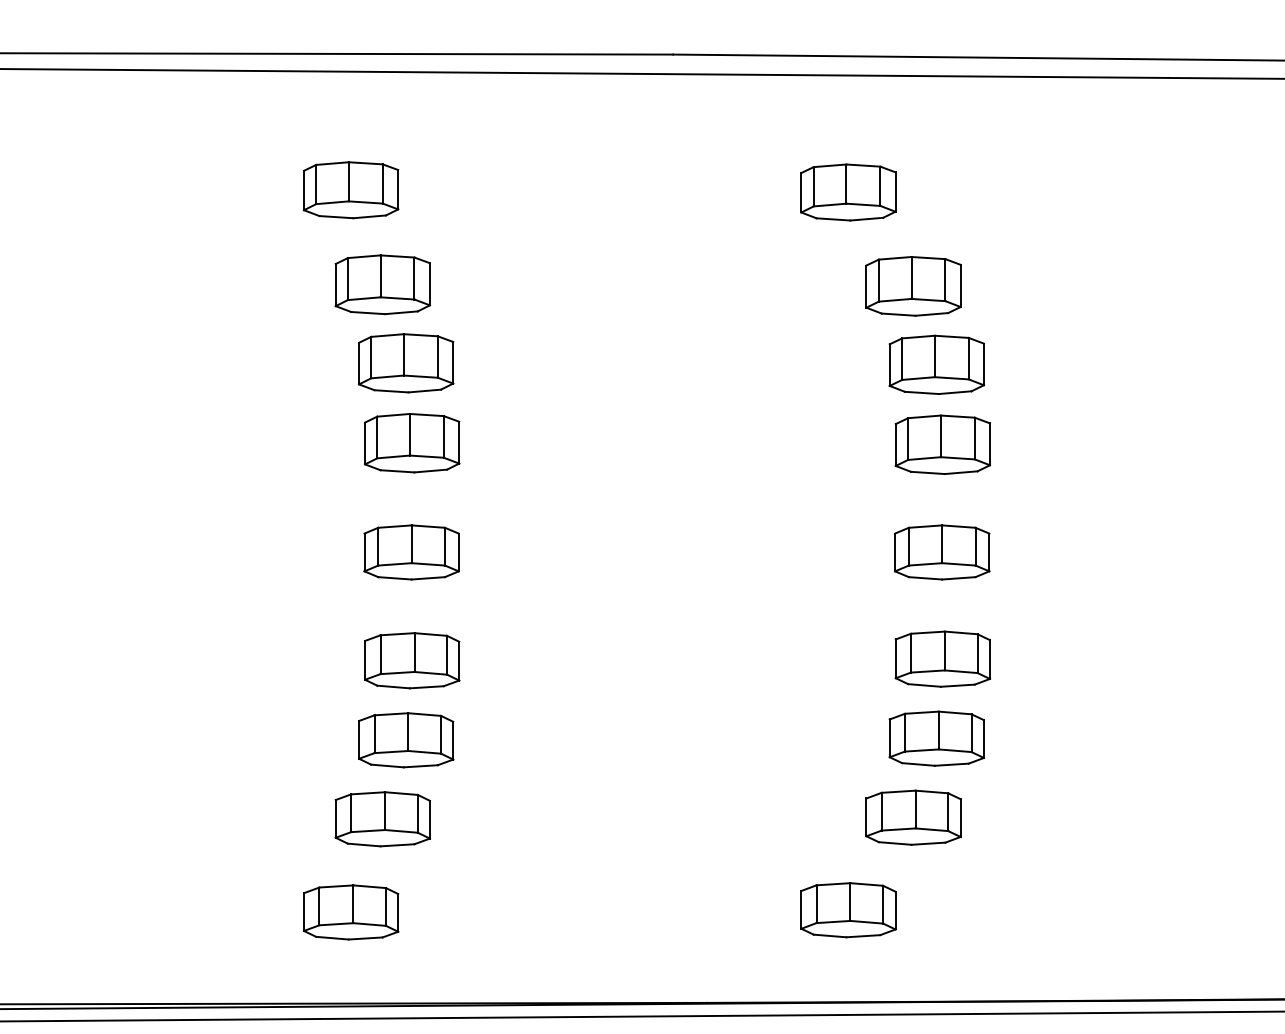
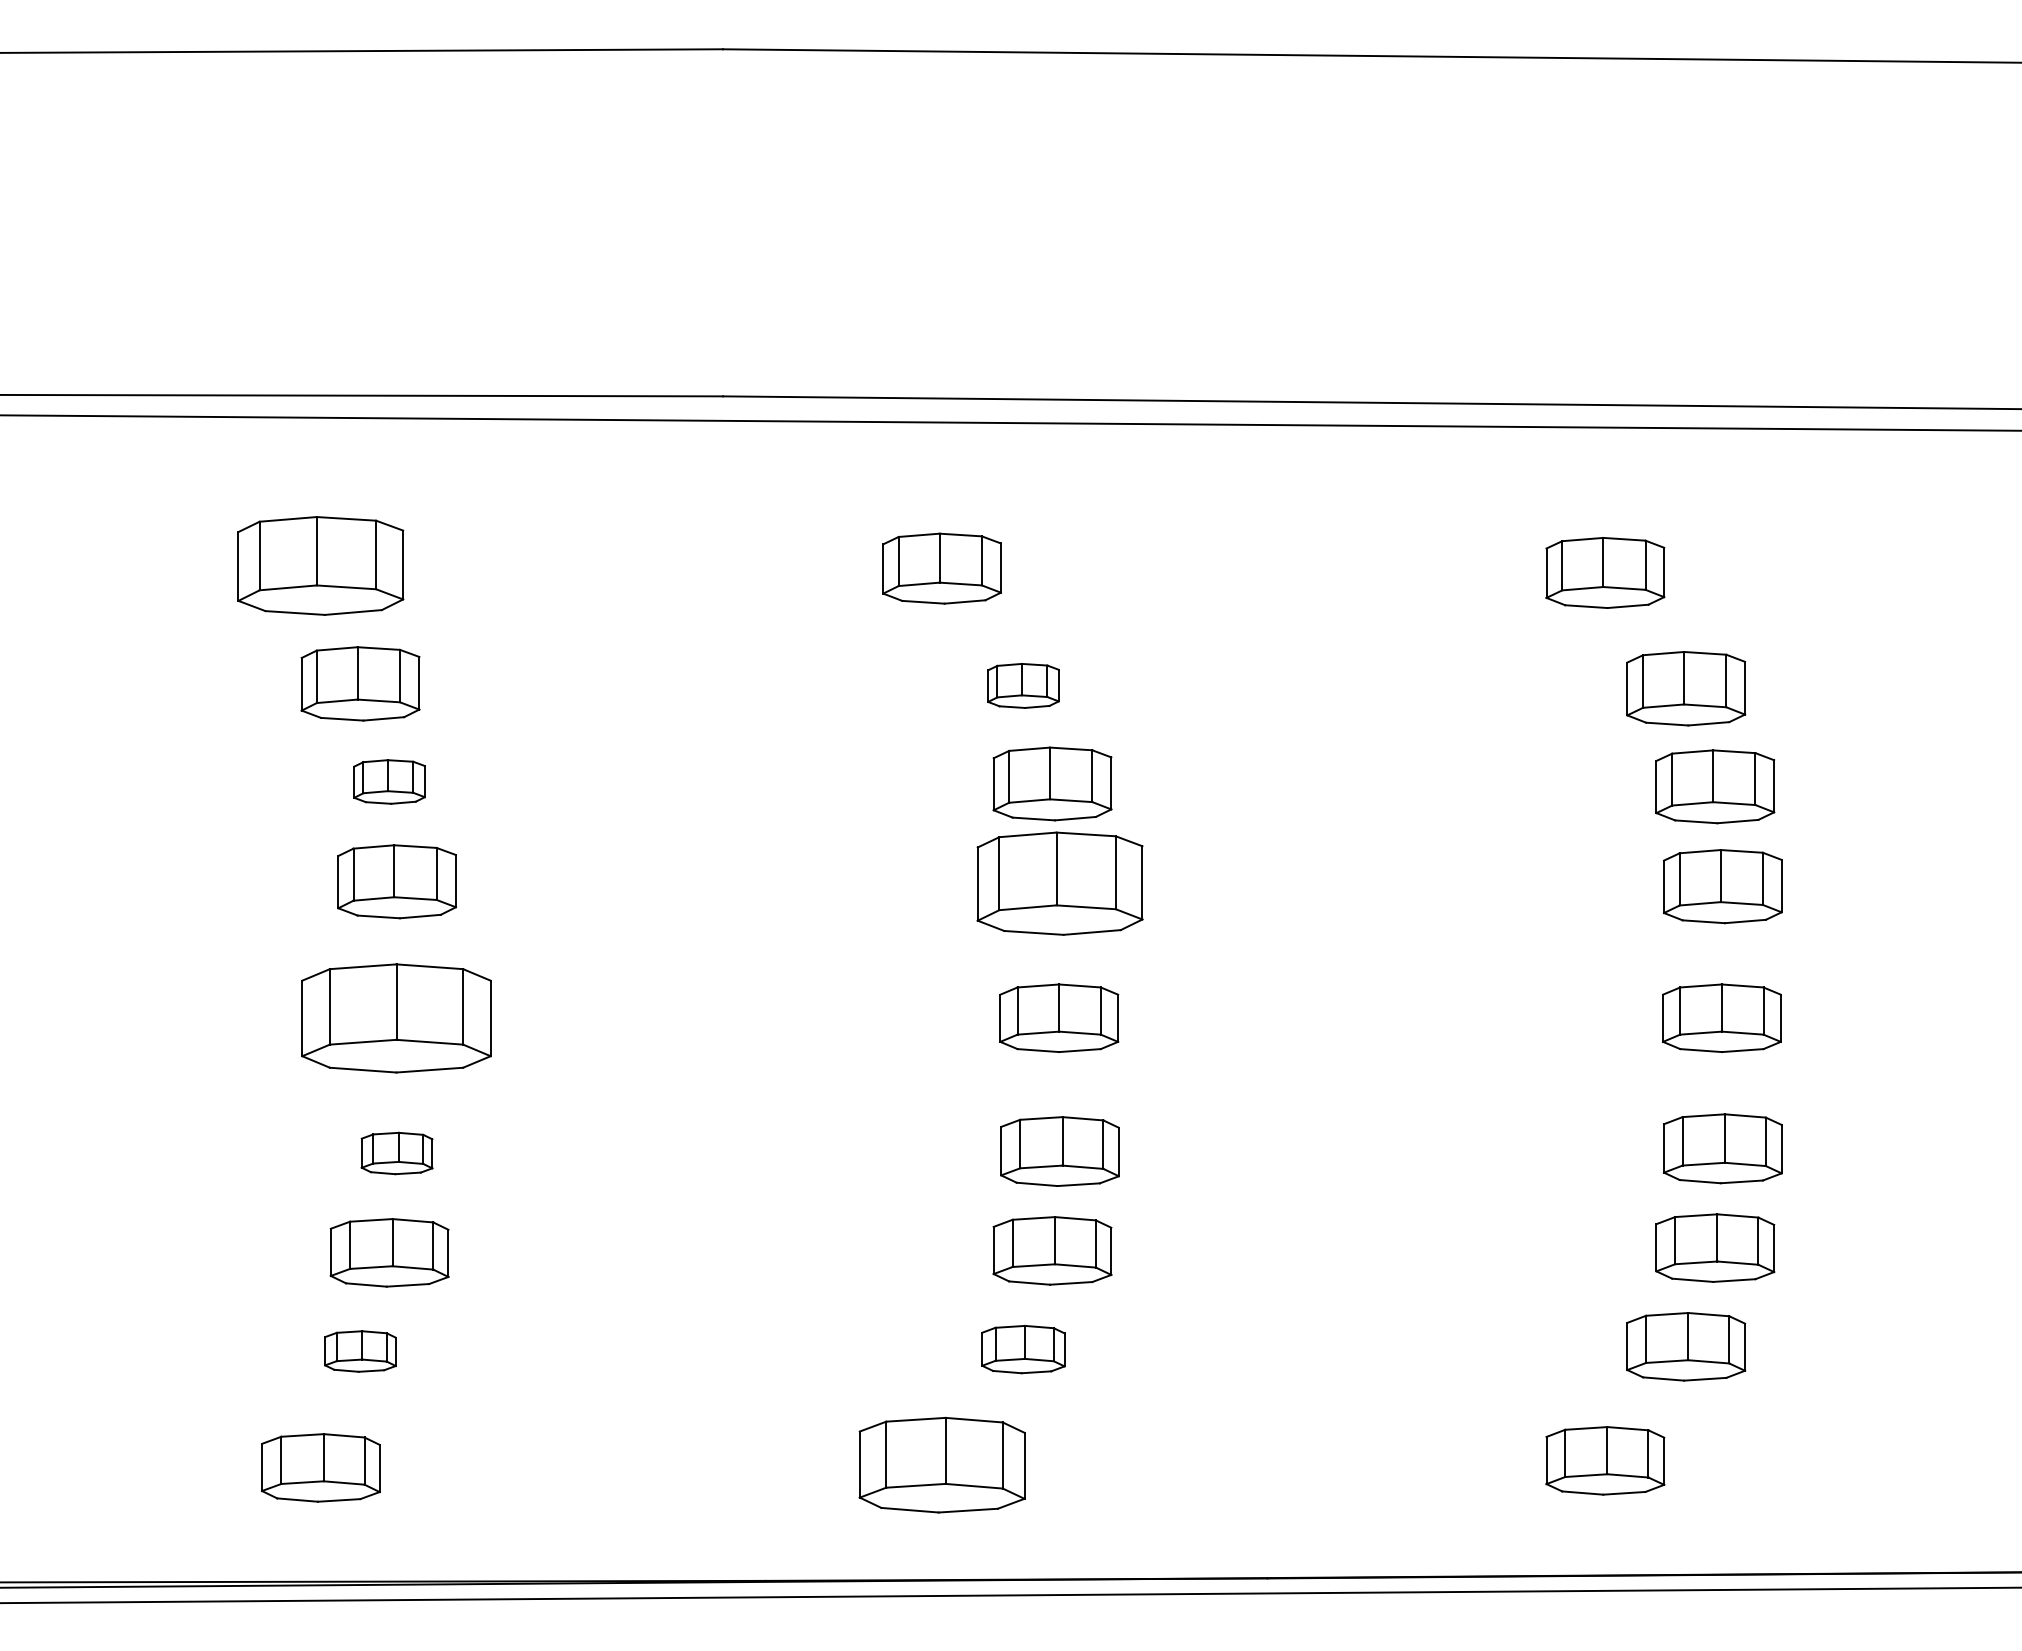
part: (350, 189) -> (320, 565), size x1.4
part: (913, 286) -> (1023, 685), size x0.6
part: (406, 362) -> (389, 781), size x0.6
part: (942, 444) -> (1059, 883), size x1.4
part: (411, 551) -> (396, 1017), size x1.6
part: (411, 660) -> (396, 1153), size x0.6
part: (913, 817) -> (1023, 1349), size x0.7
part: (382, 819) -> (360, 1351), size x0.6
part: (847, 909) -> (941, 1464), size x1.4

